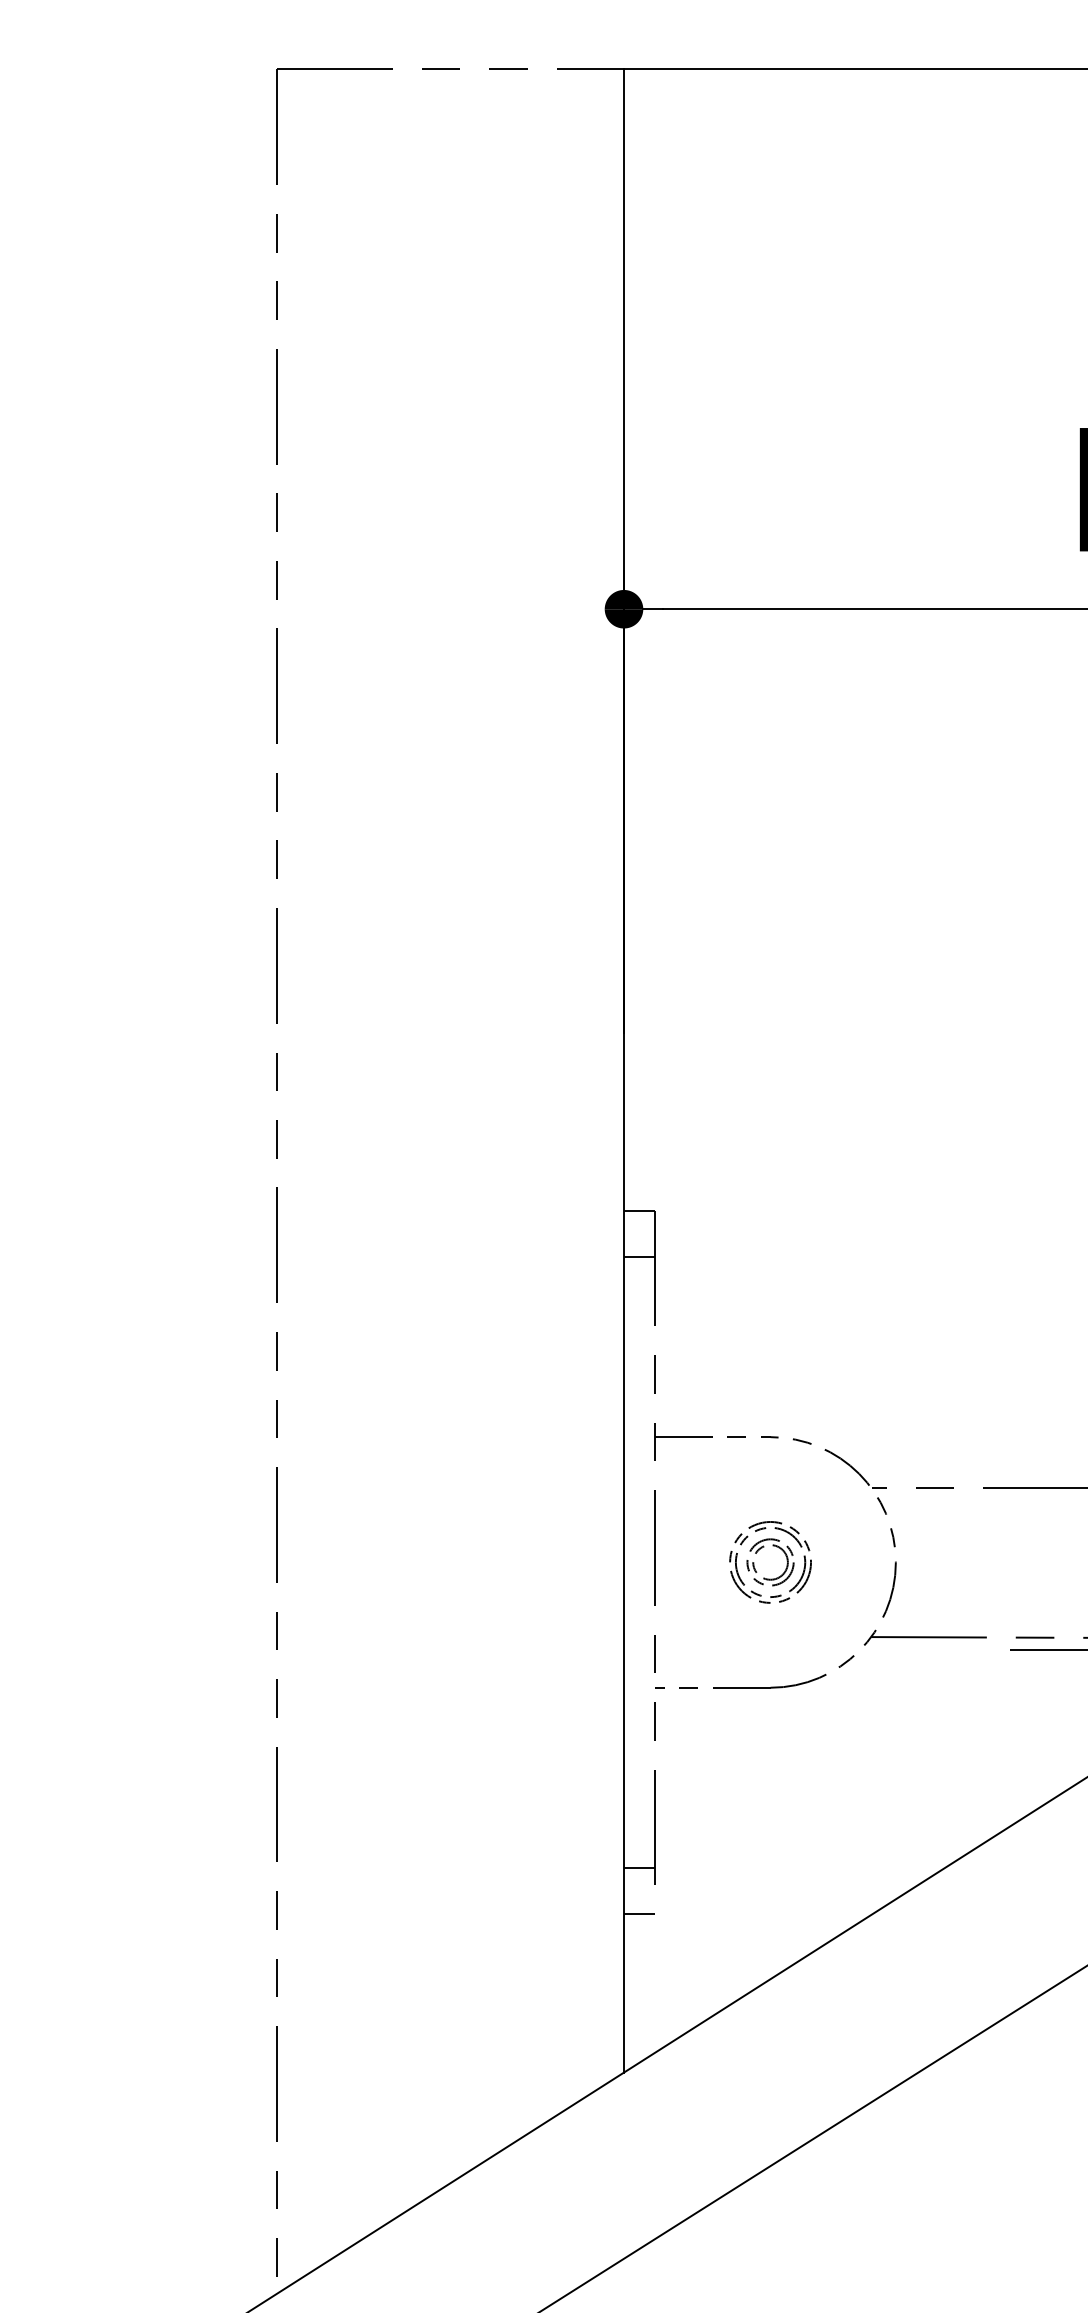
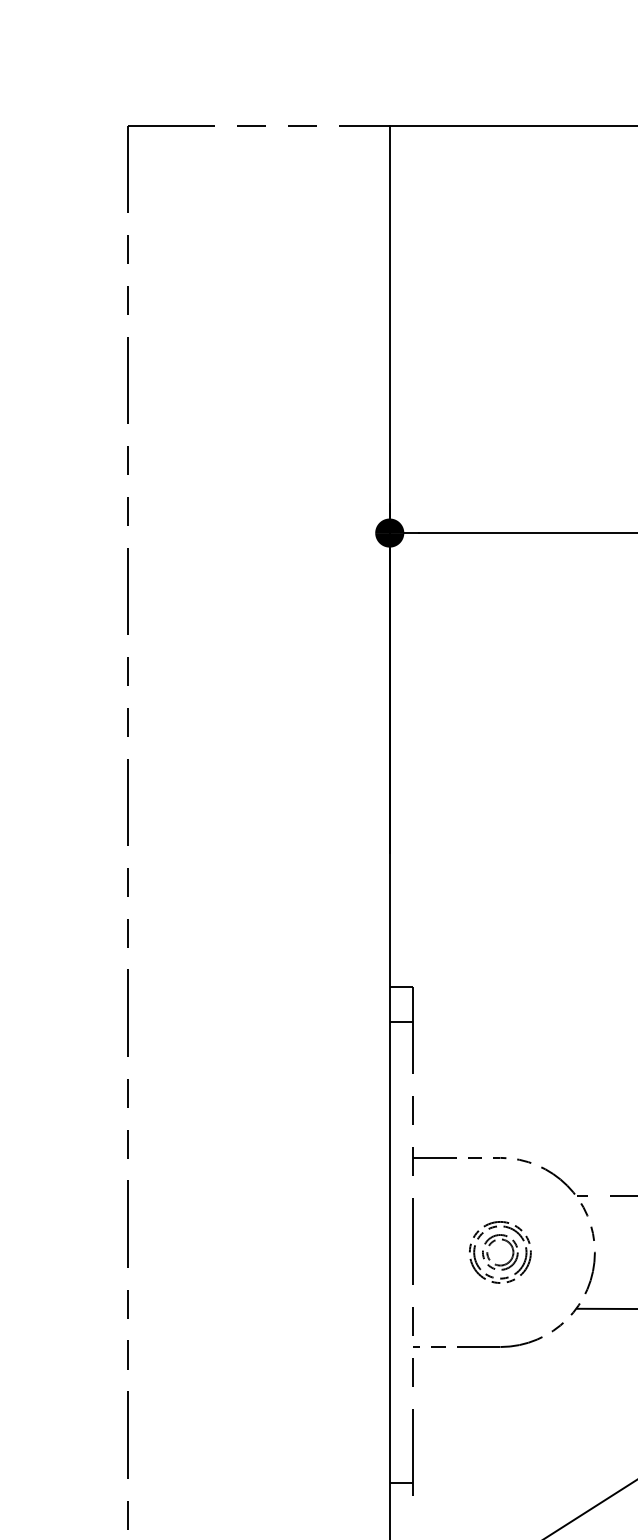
line: (639, 1914) -> (401, 1518), removed

